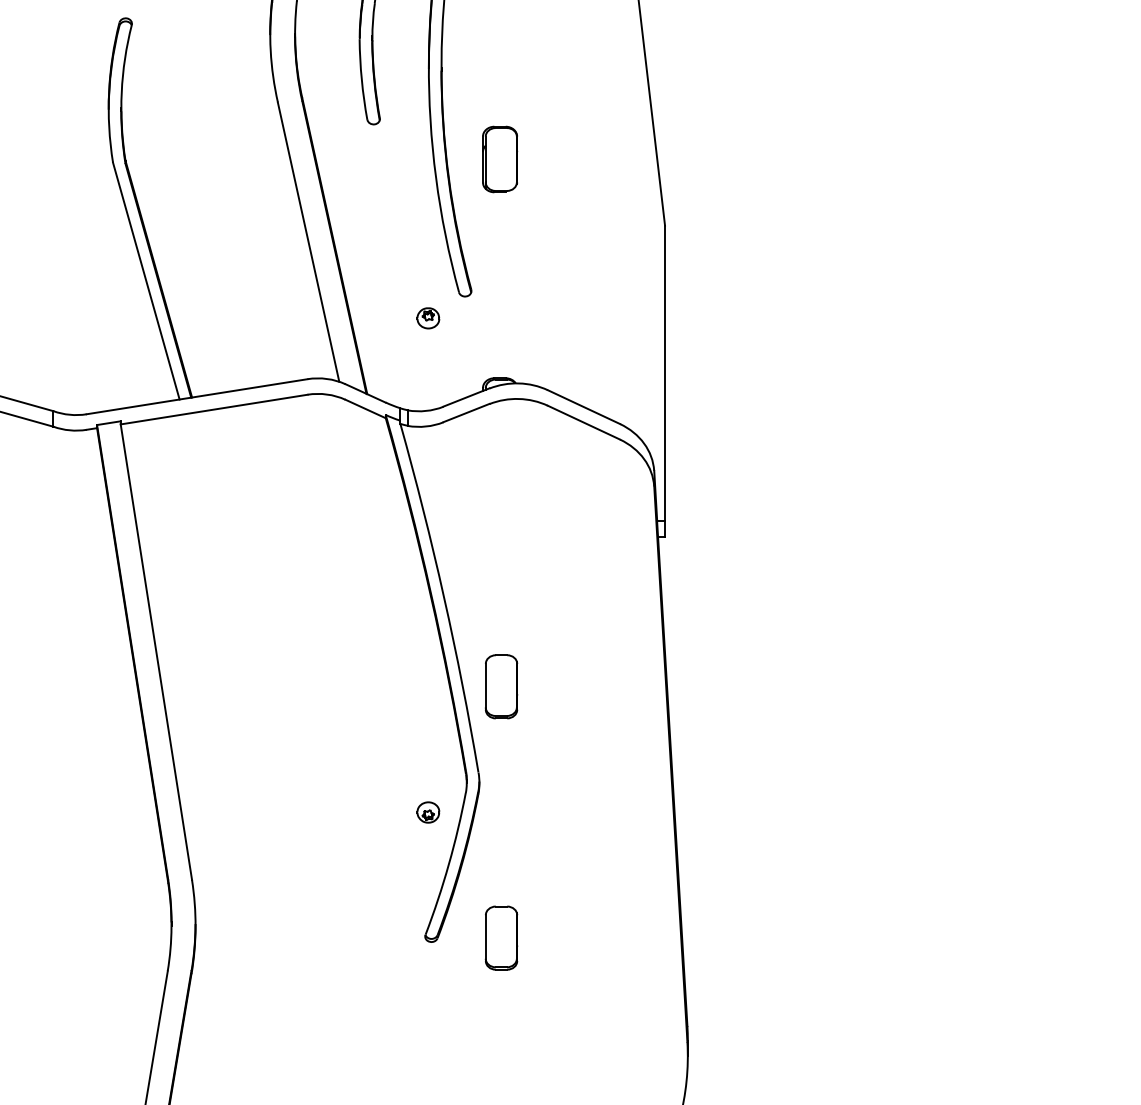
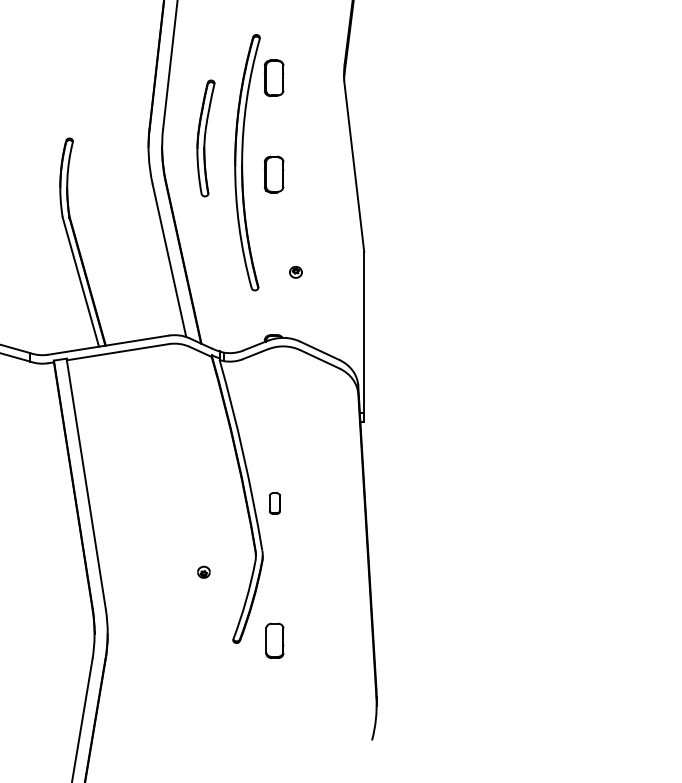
part: (498, 159) -> (273, 174), moved
part: (427, 318) -> (295, 272), moved
part: (500, 686) -> (274, 503), size x0.6
part: (427, 811) -> (203, 571), moved

